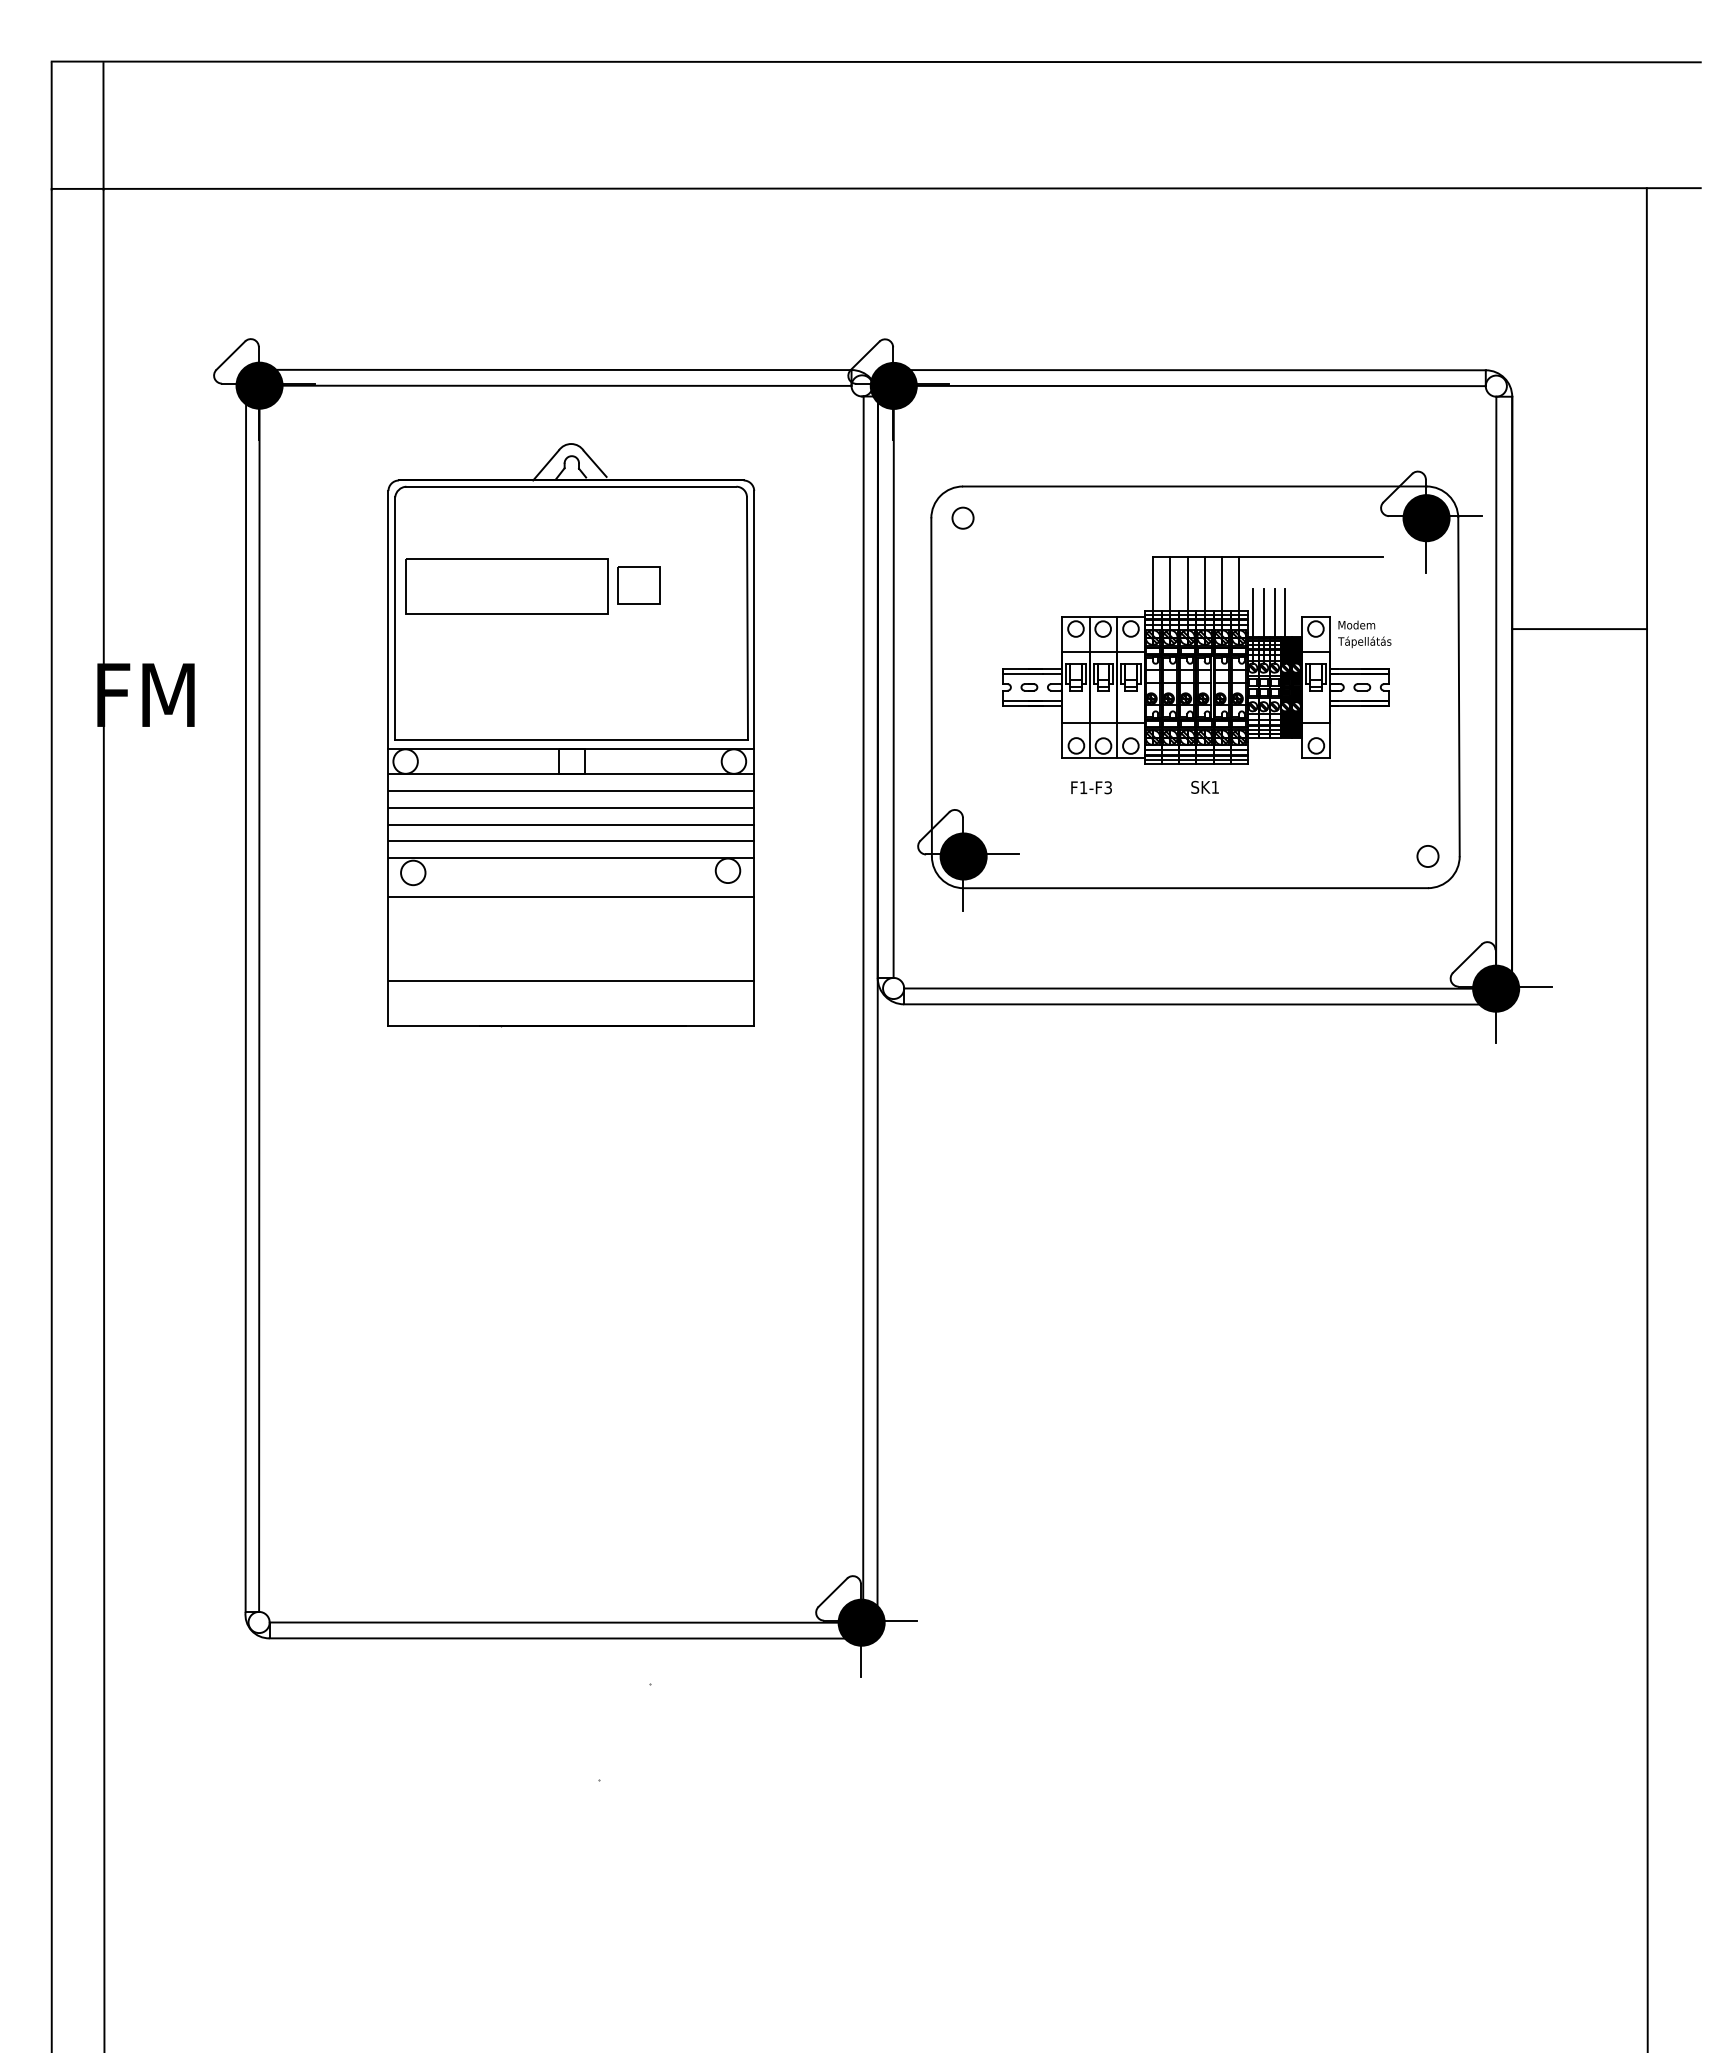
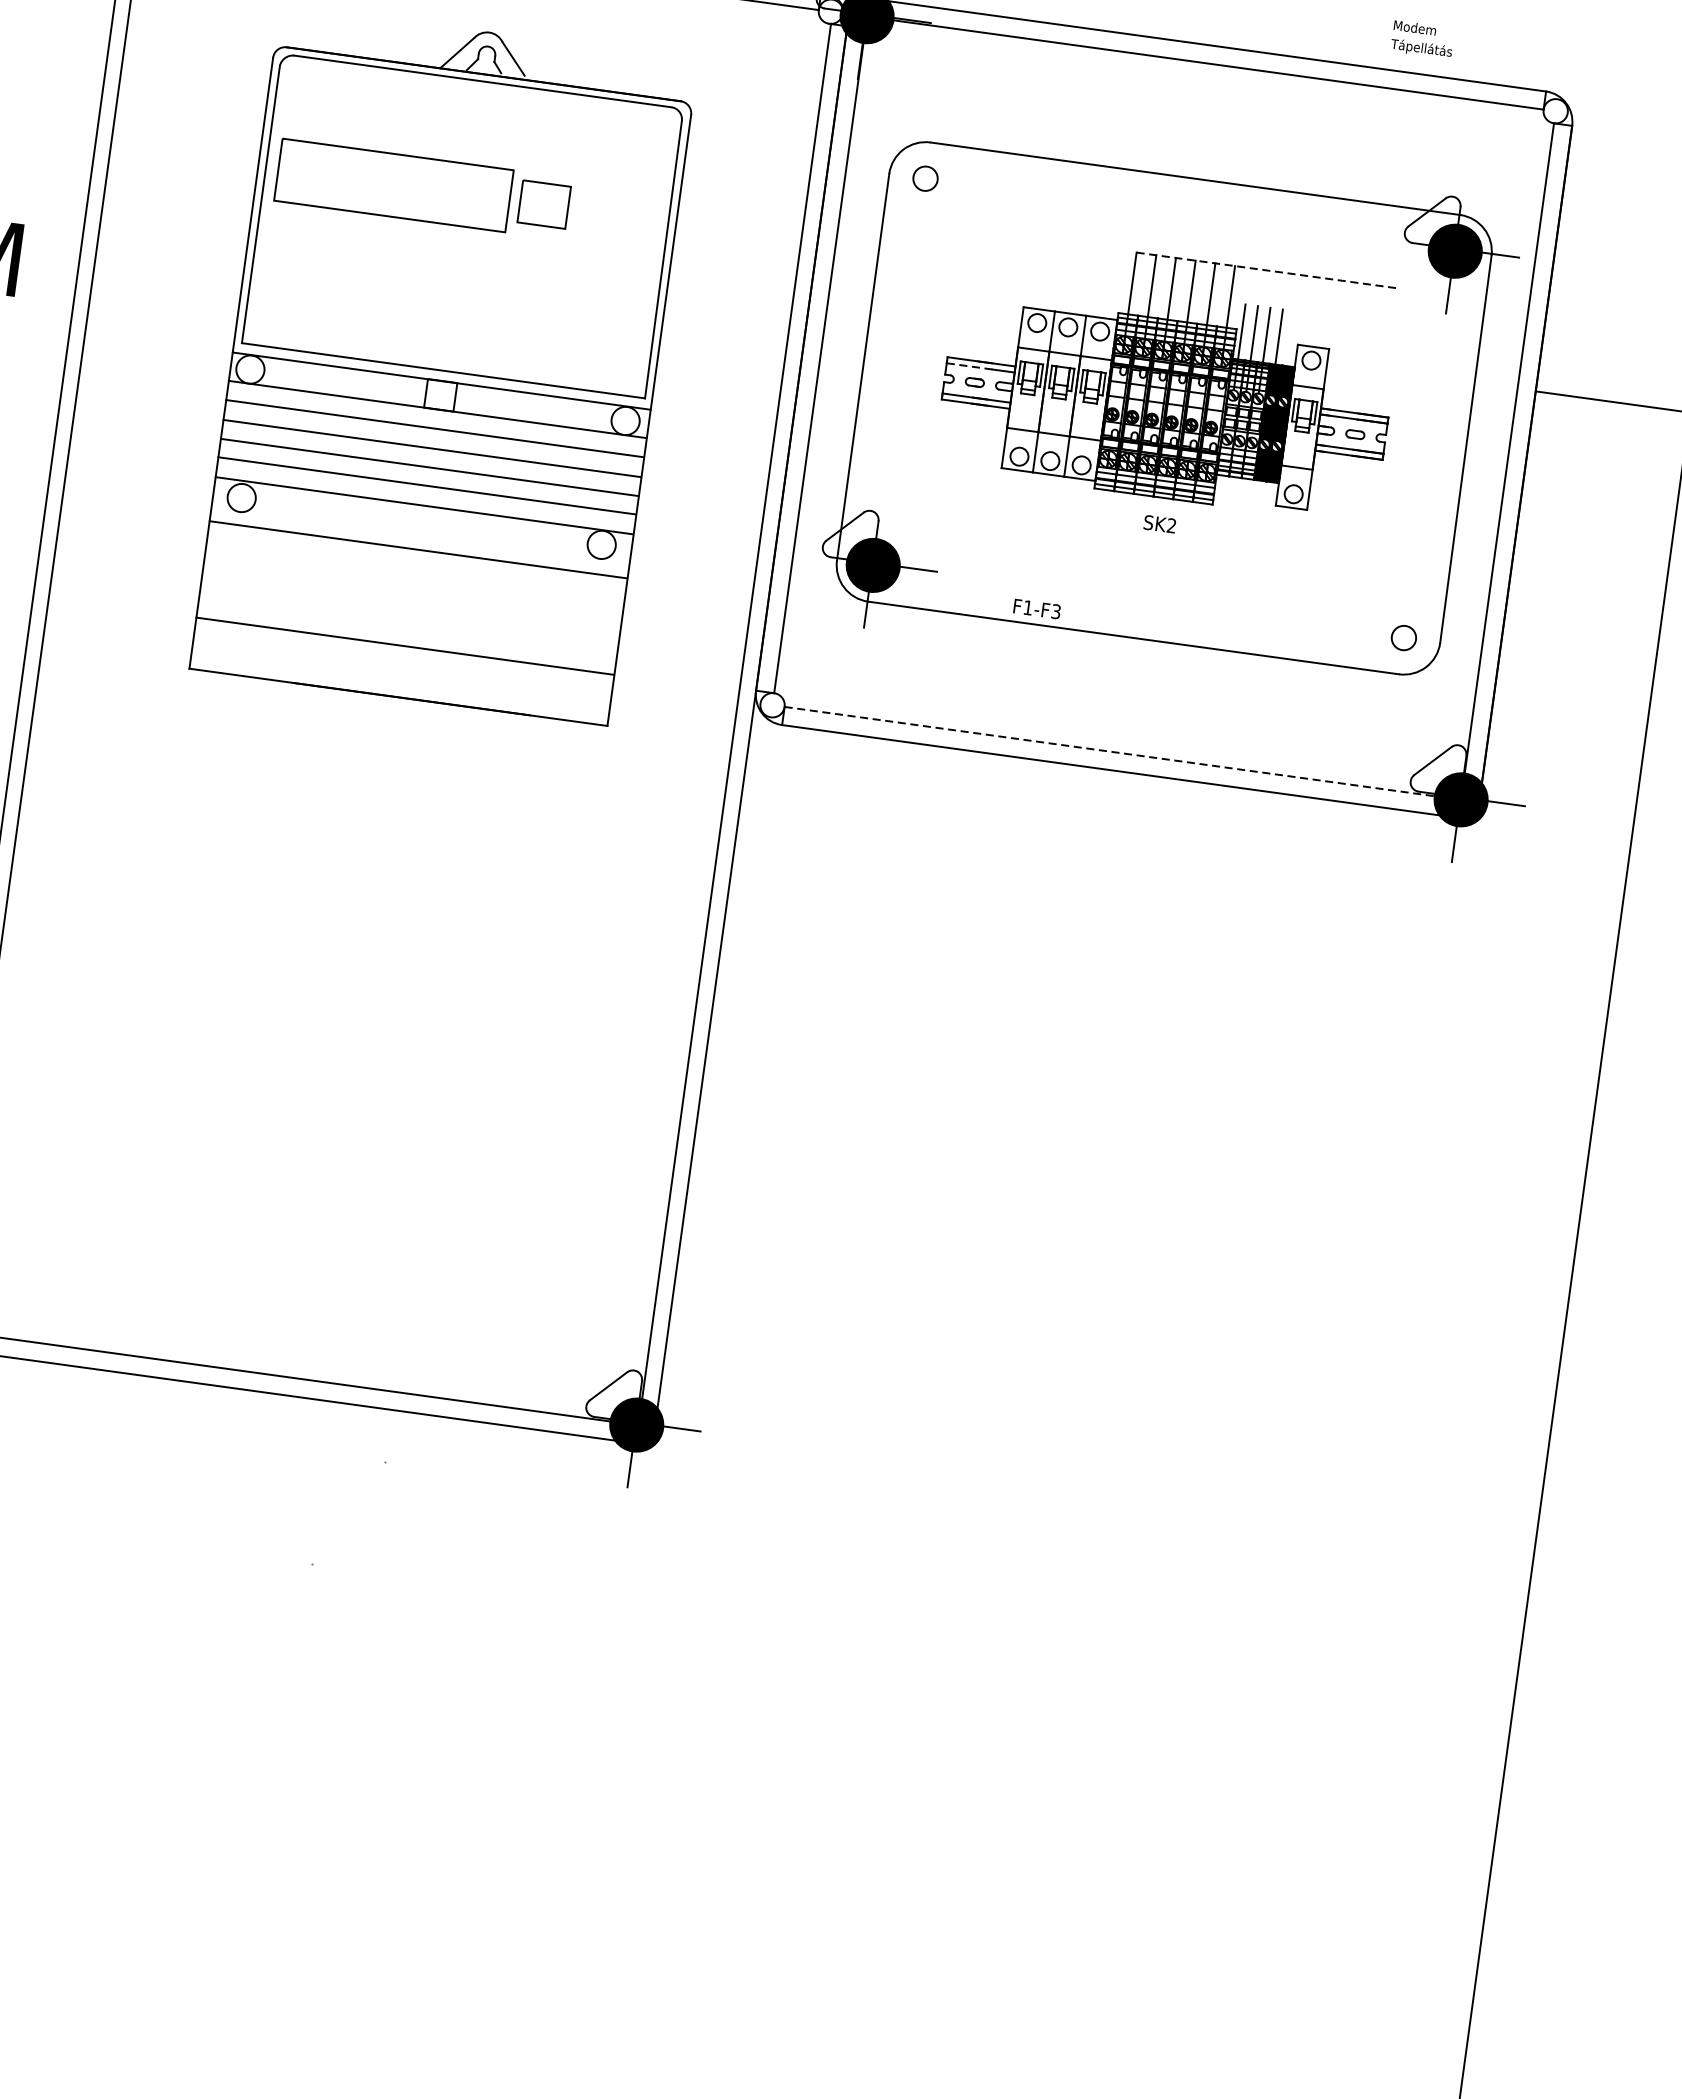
line: (1268, 556) -> (1268, 270), solid -> dashed
text: (1364, 634) -> (1422, 39), moved
line: (1022, 674) -> (969, 366), solid -> dashed
text: (1214, 786) -> (1170, 524), SK1 -> SK2
text: (1091, 787) -> (1037, 608), moved
line: (1194, 988) -> (1116, 752), solid -> dashed

